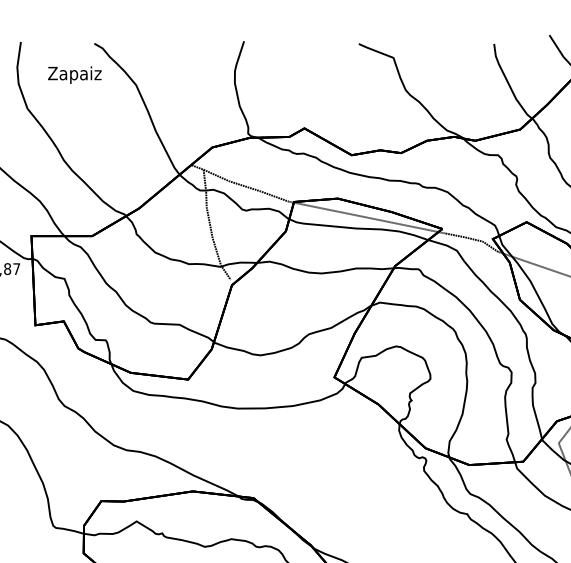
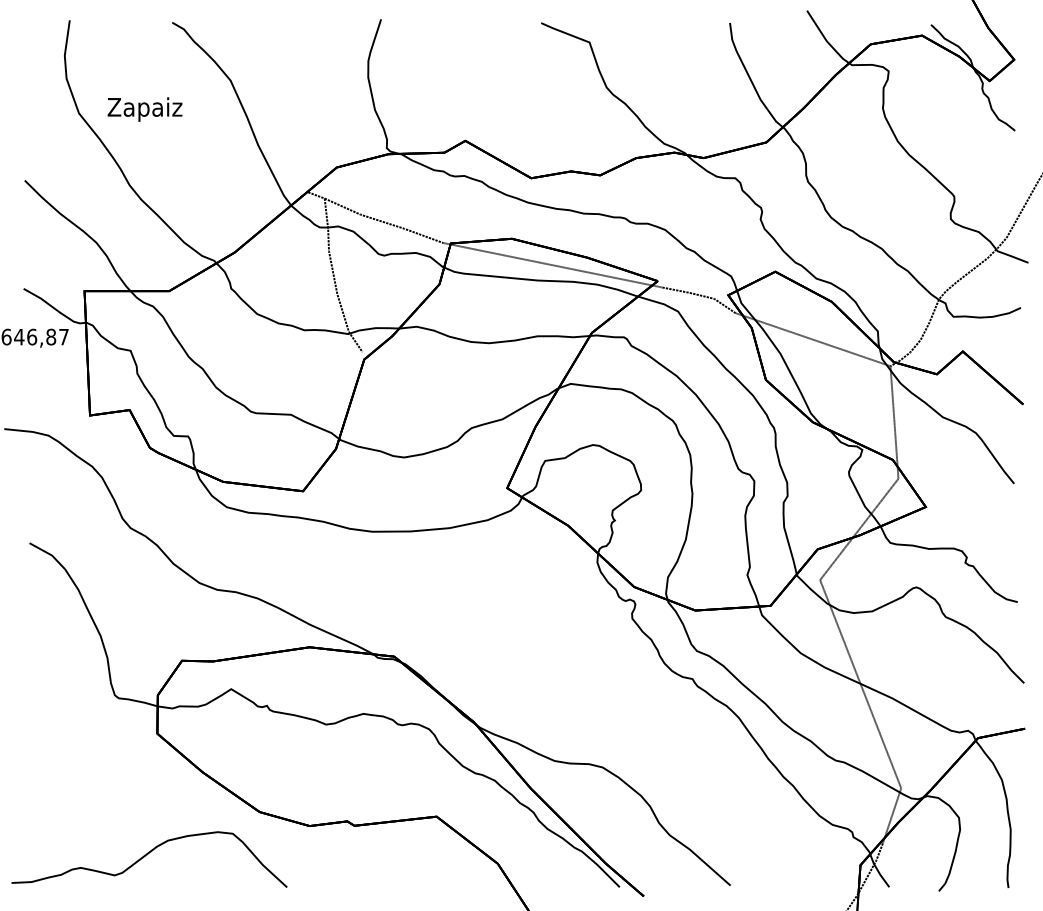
text: (74, 75) -> (144, 109), moved

